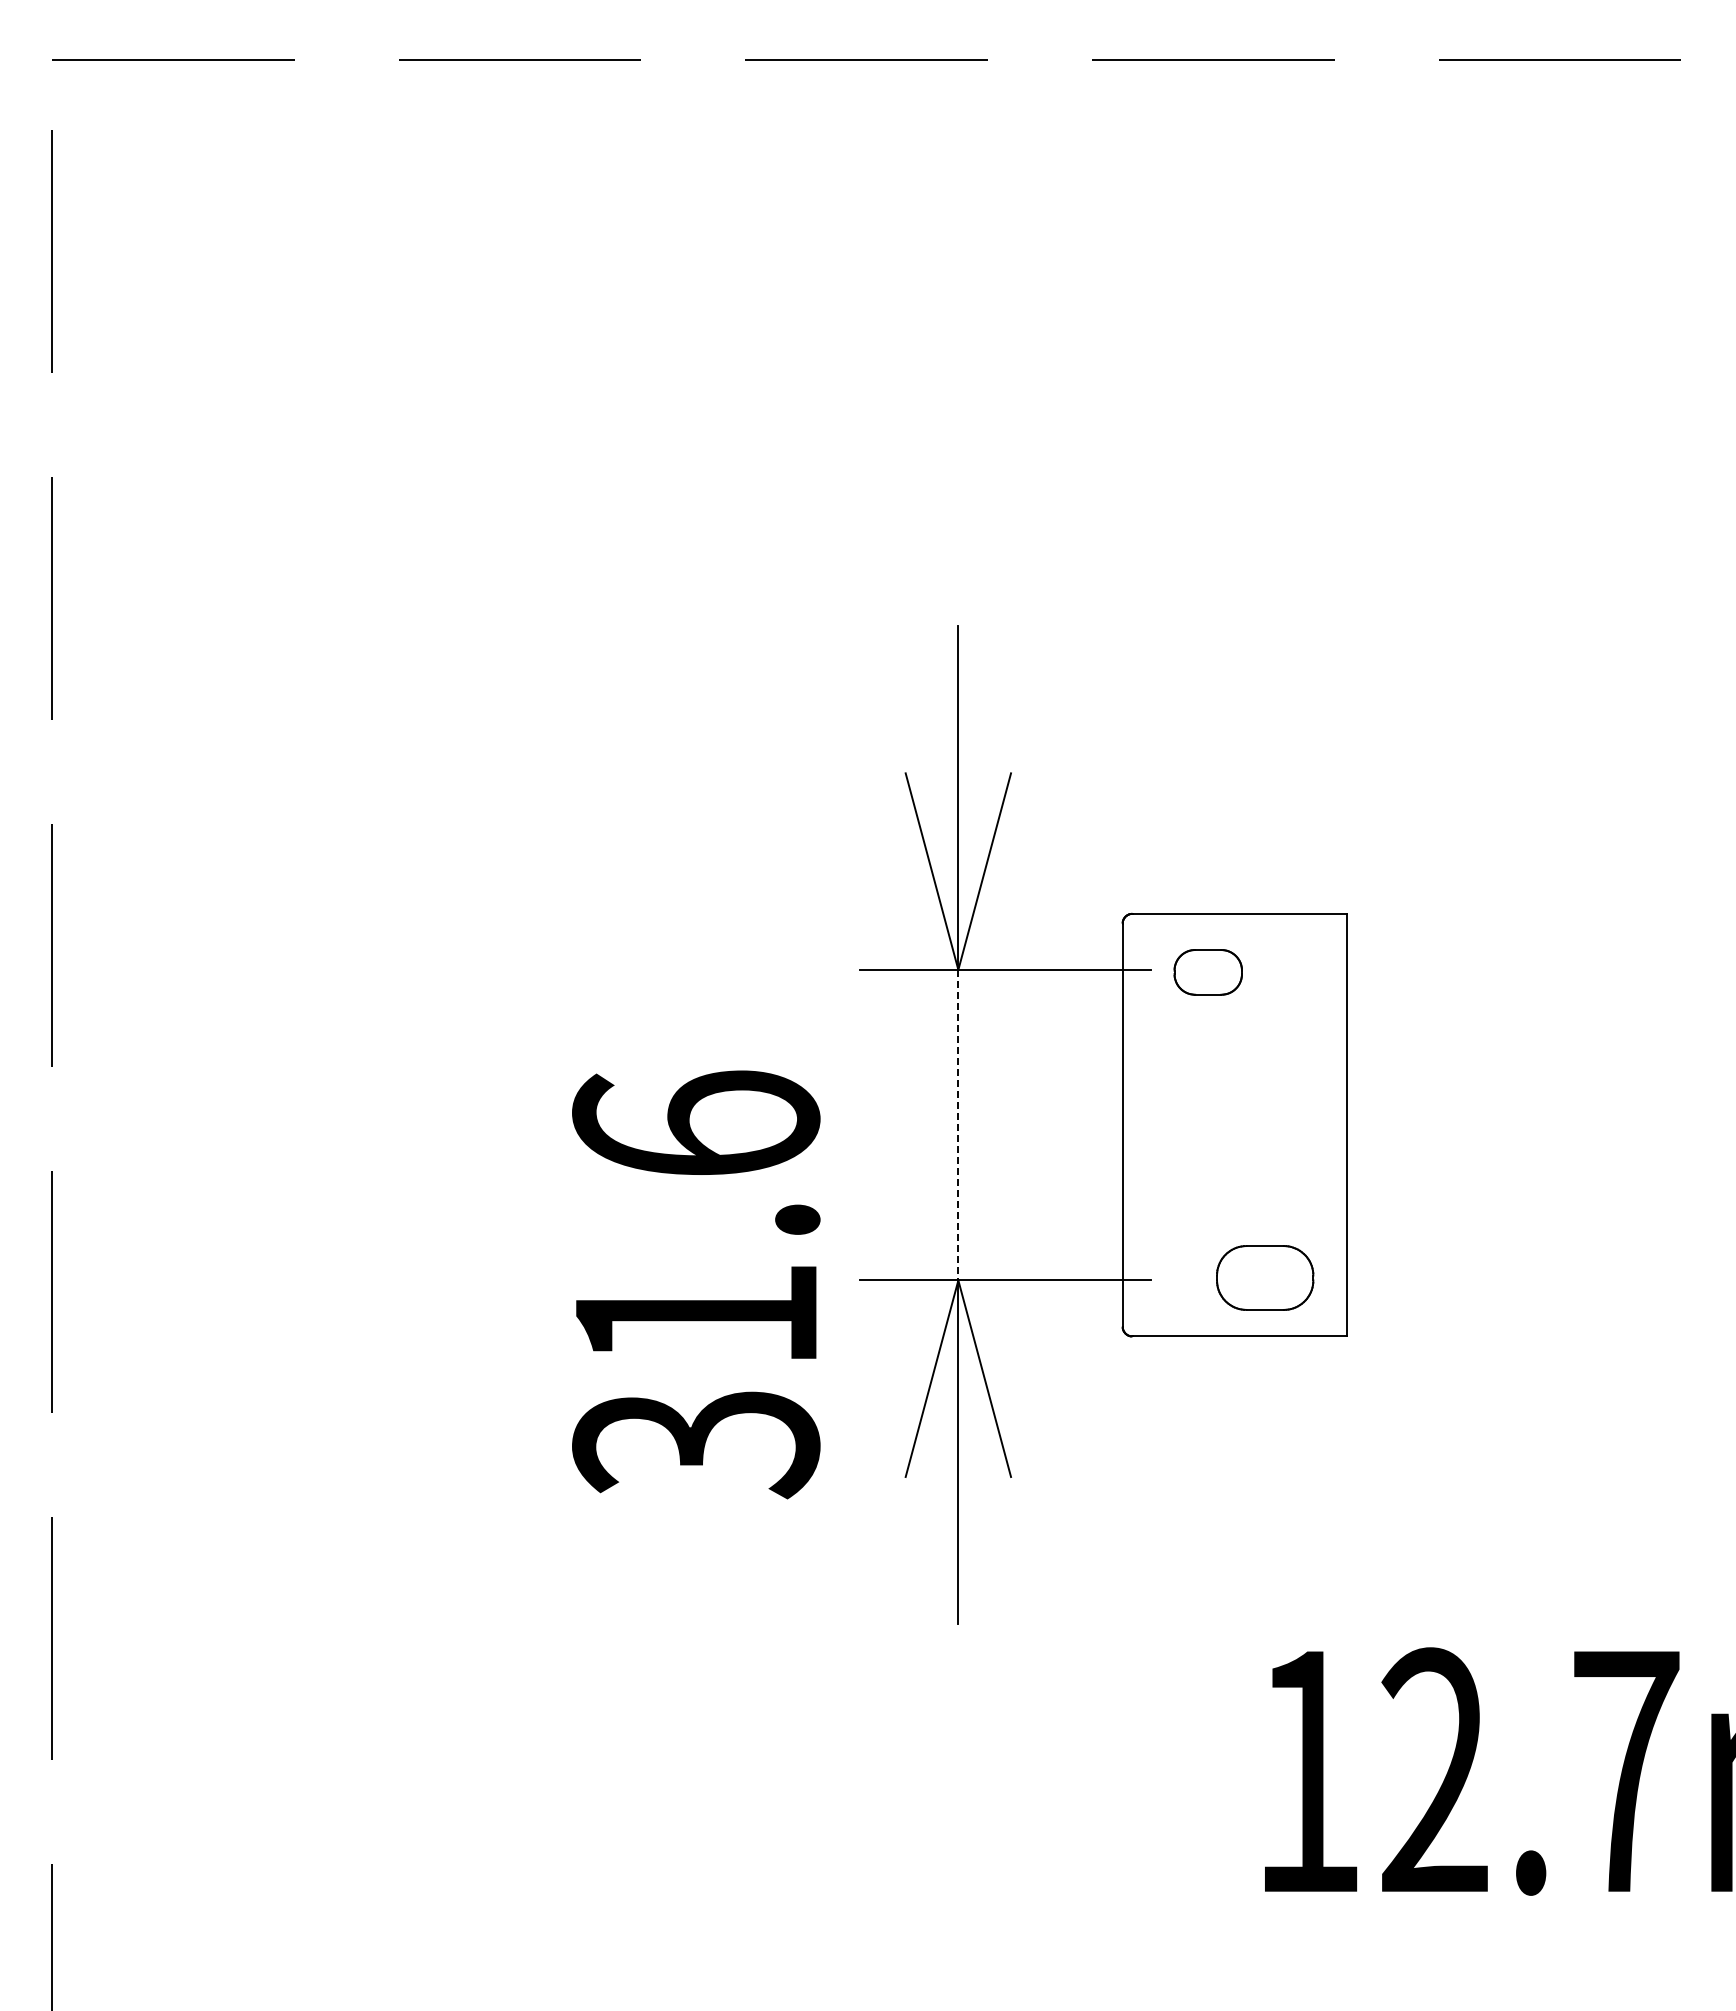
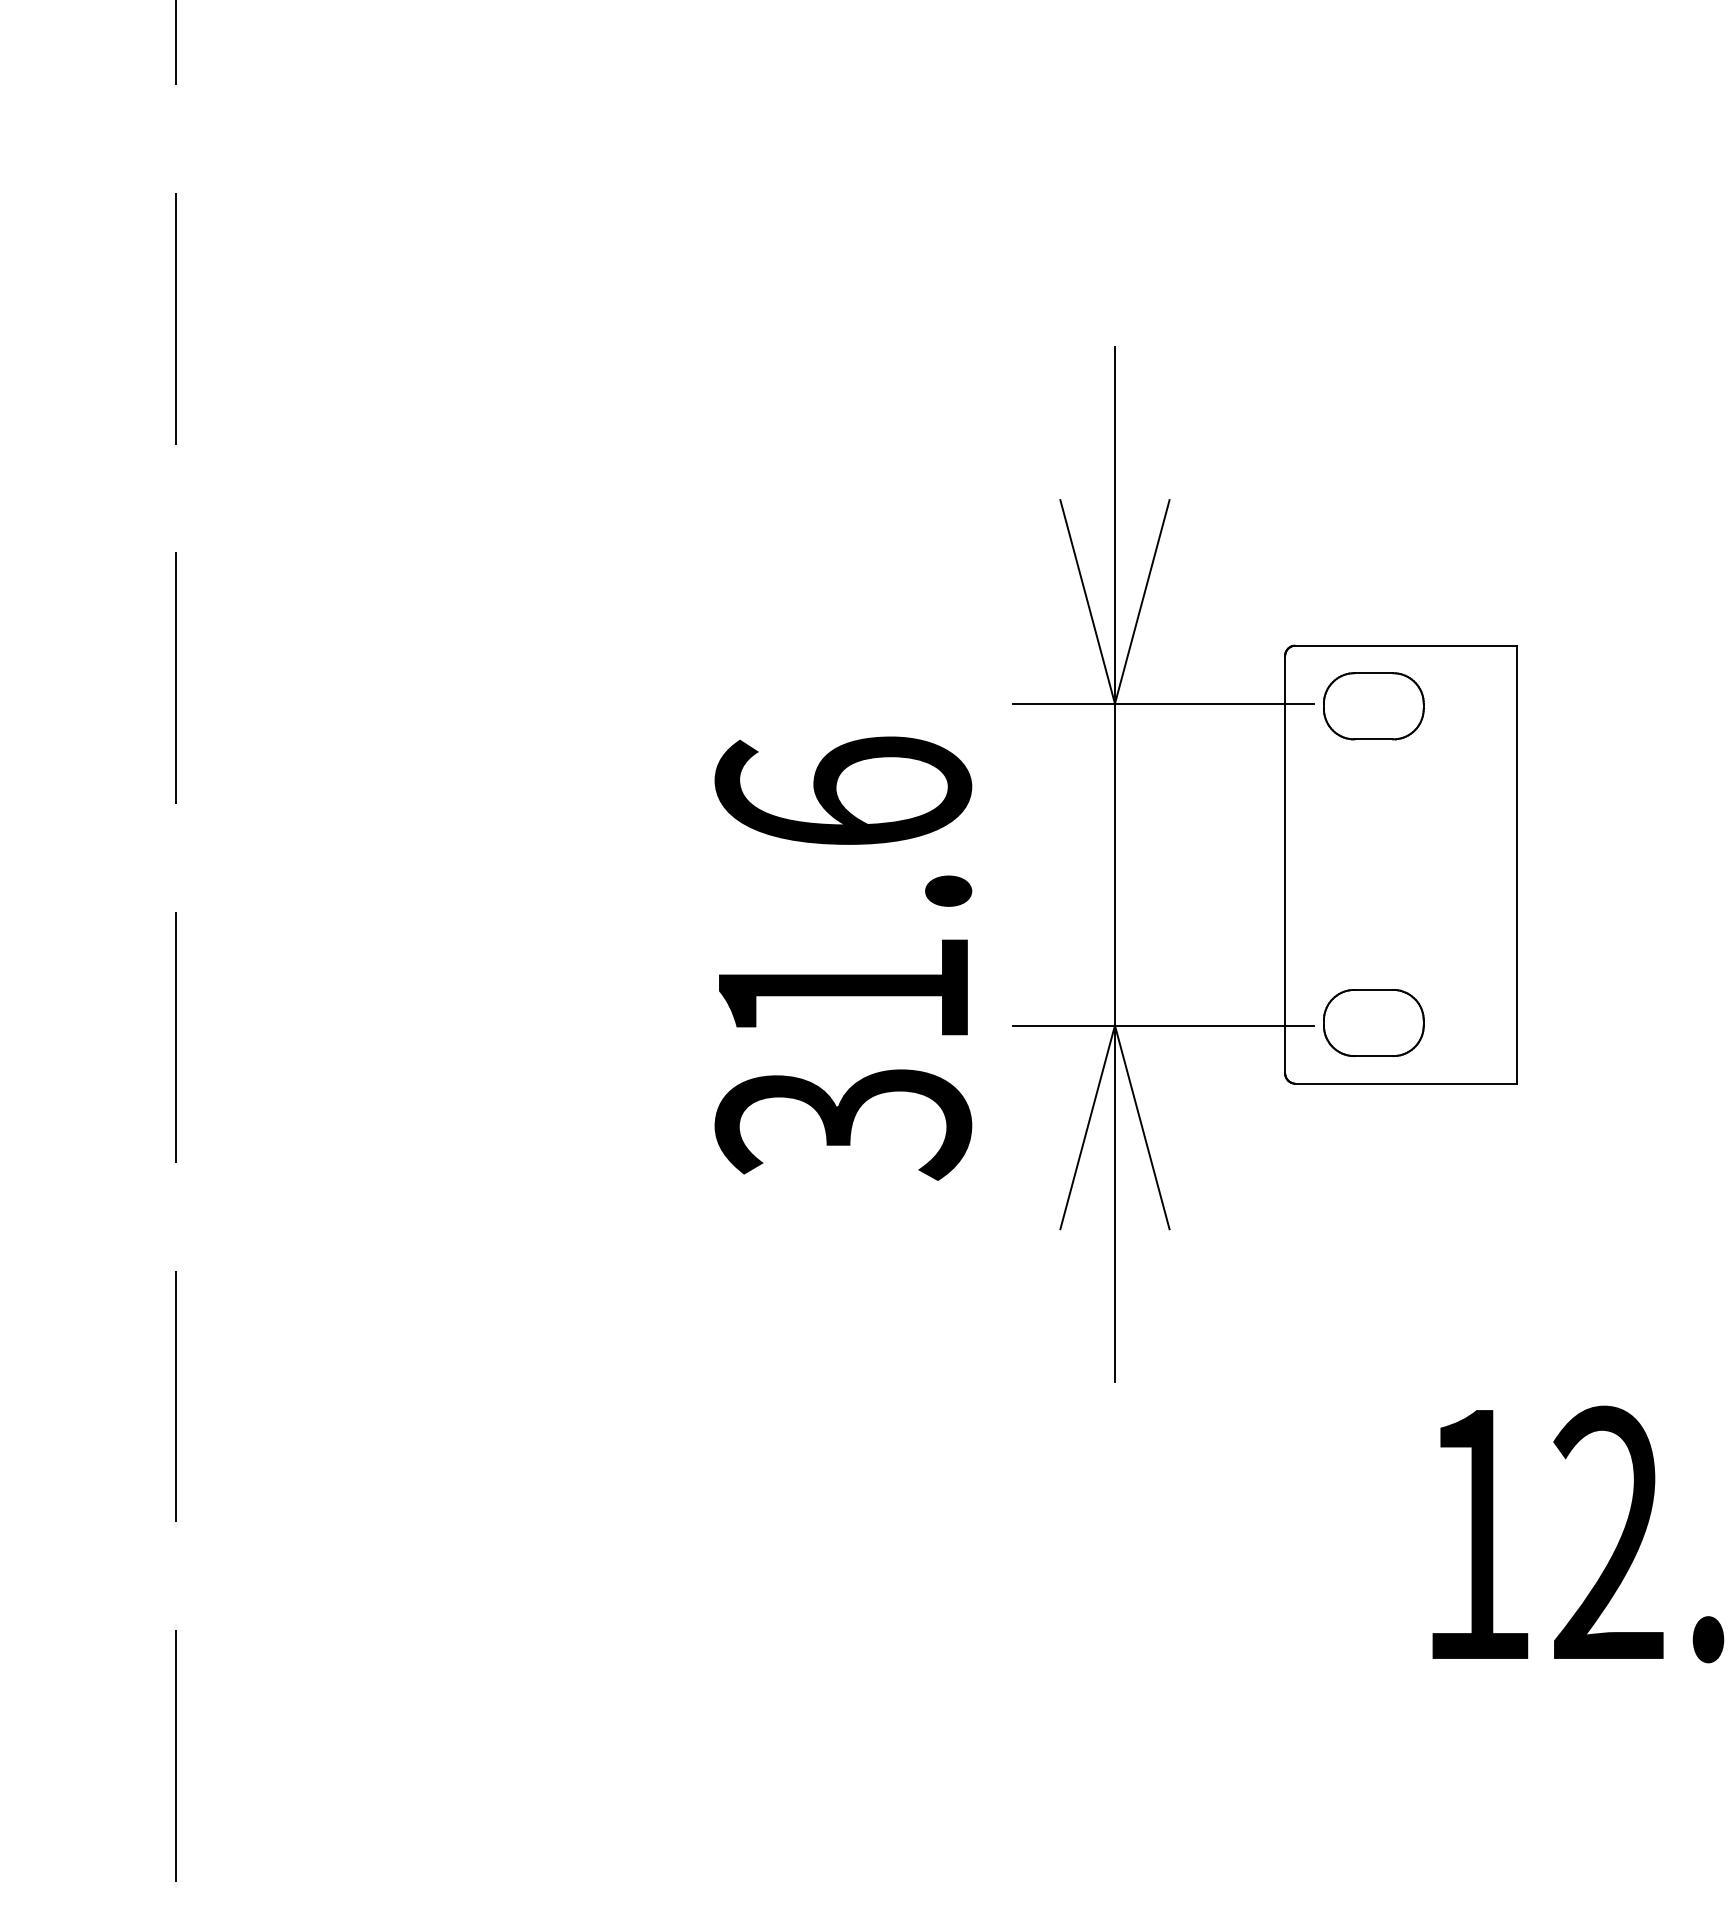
part: (1208, 972) -> (1374, 706), size x1.43
line: (958, 1125) -> (1115, 865), dashed -> solid
part: (1265, 1277) -> (1374, 1022), moved
text: (696, 1284) -> (843, 958), moved

